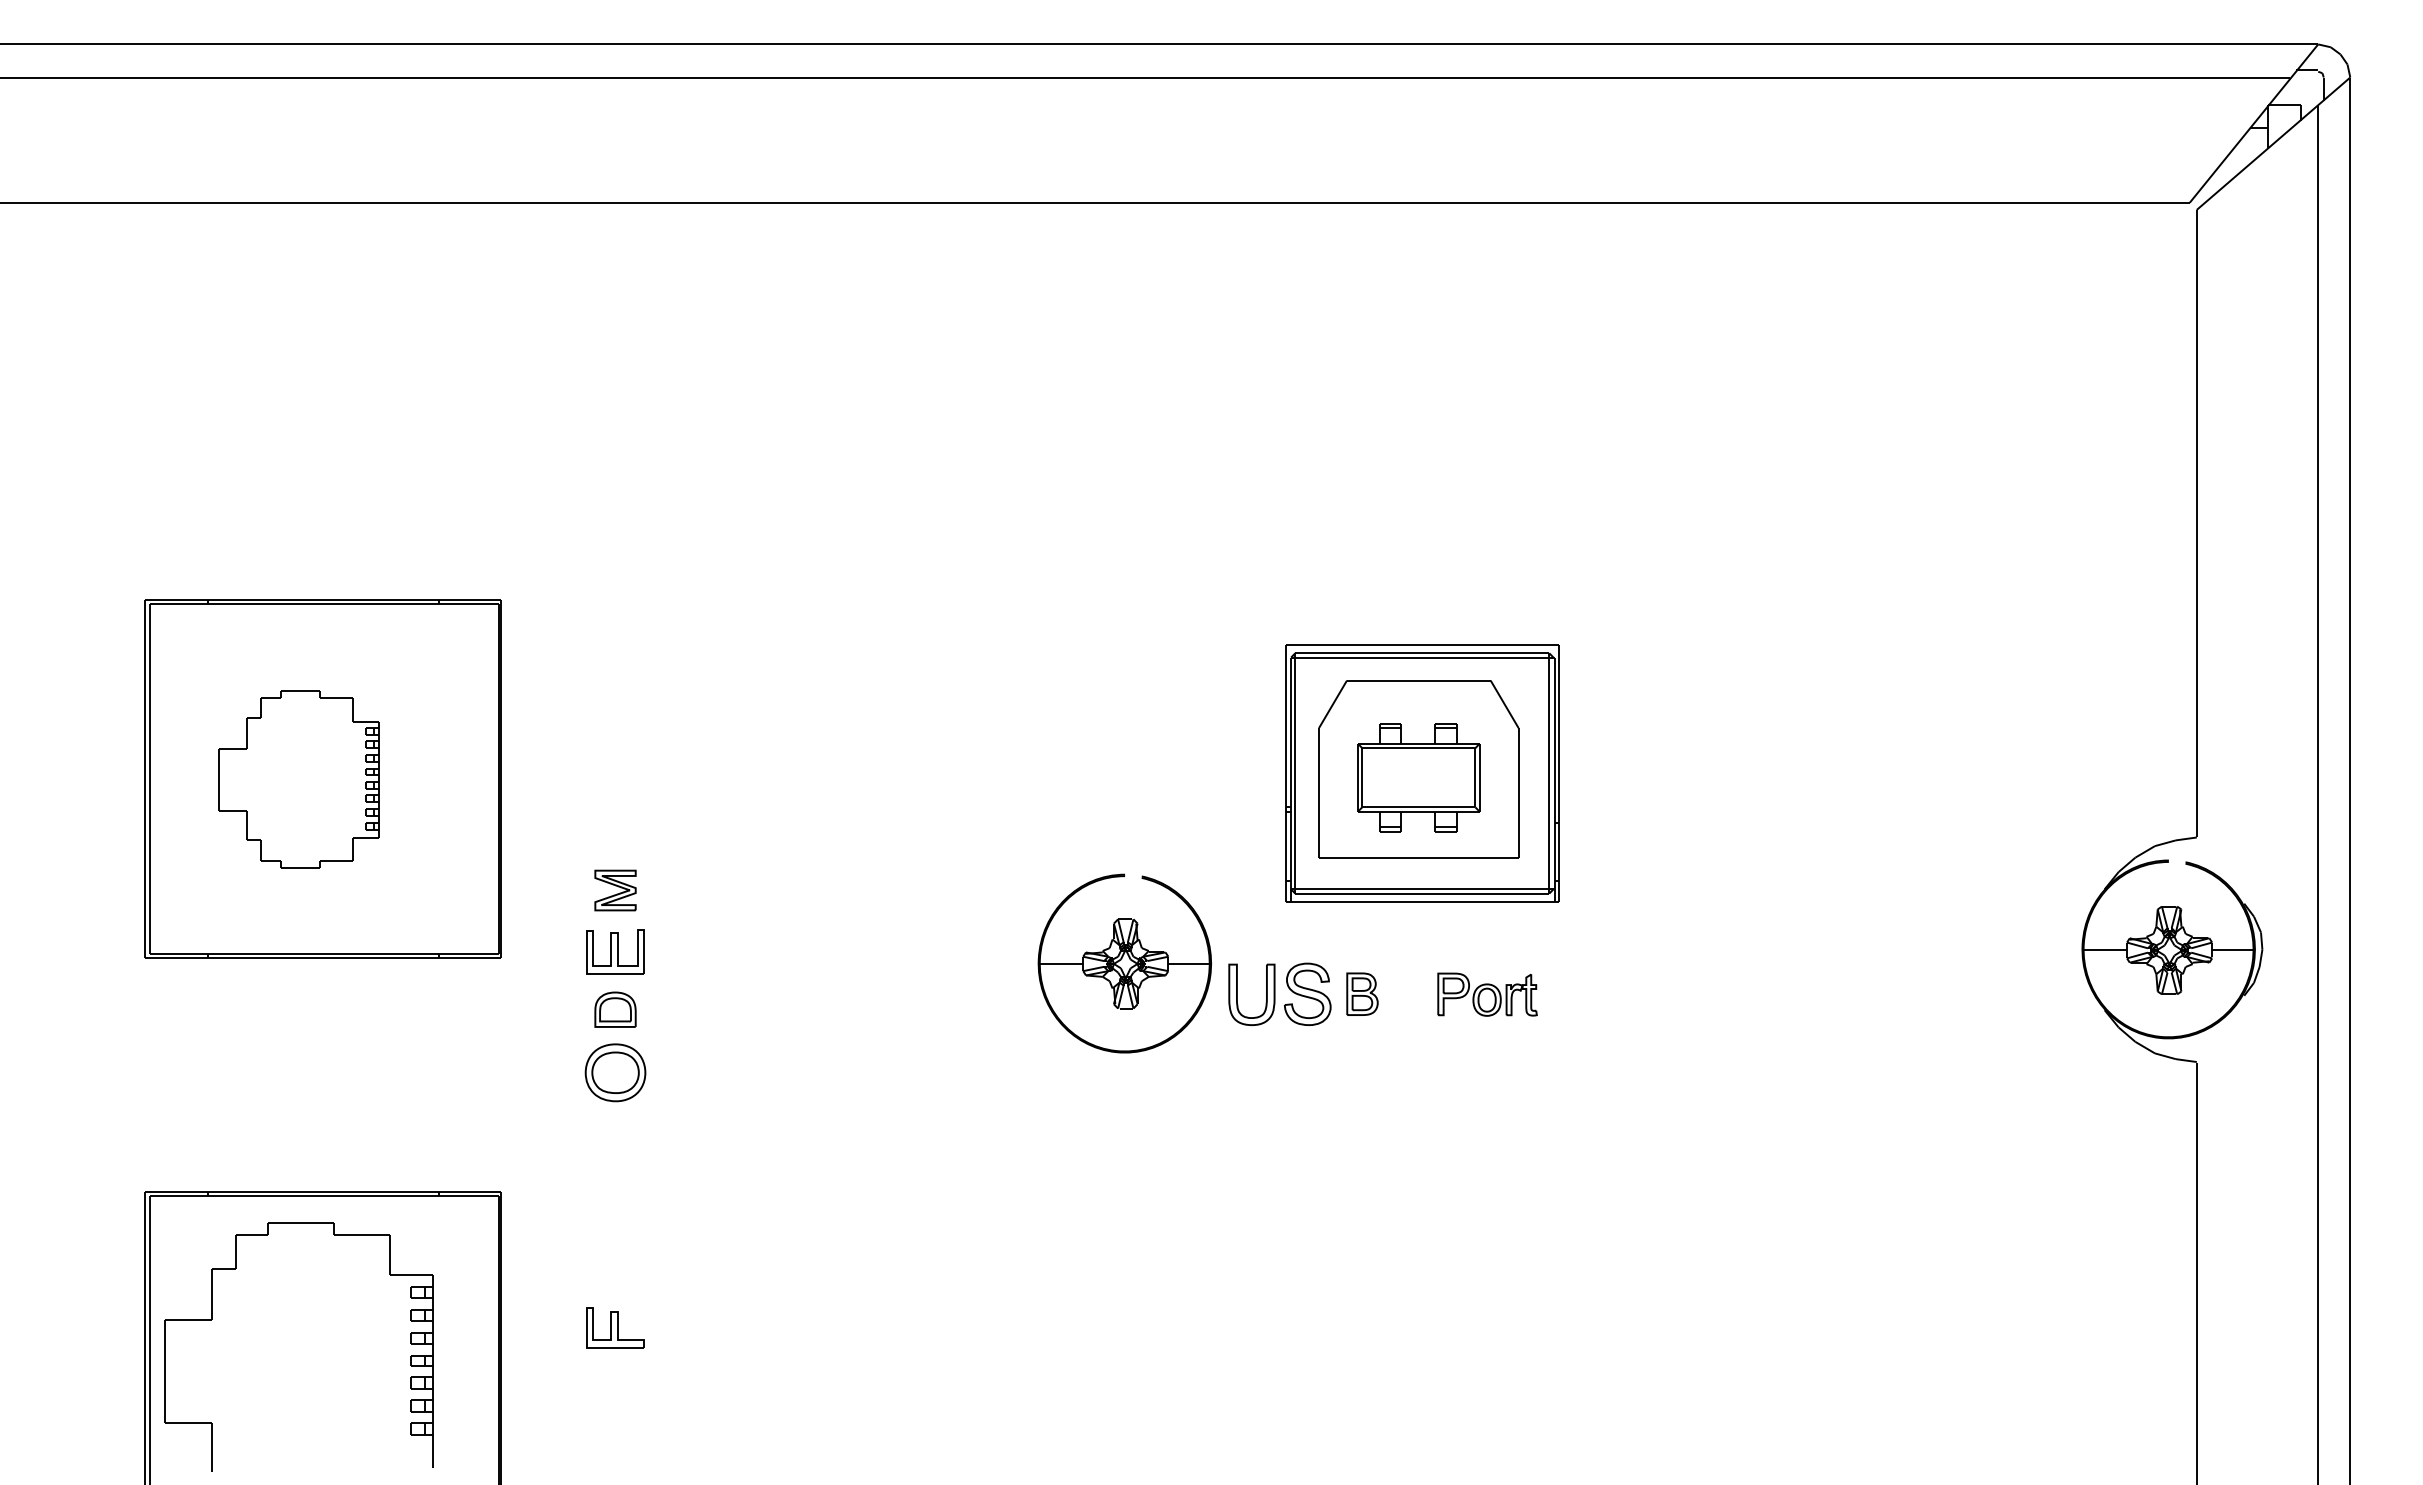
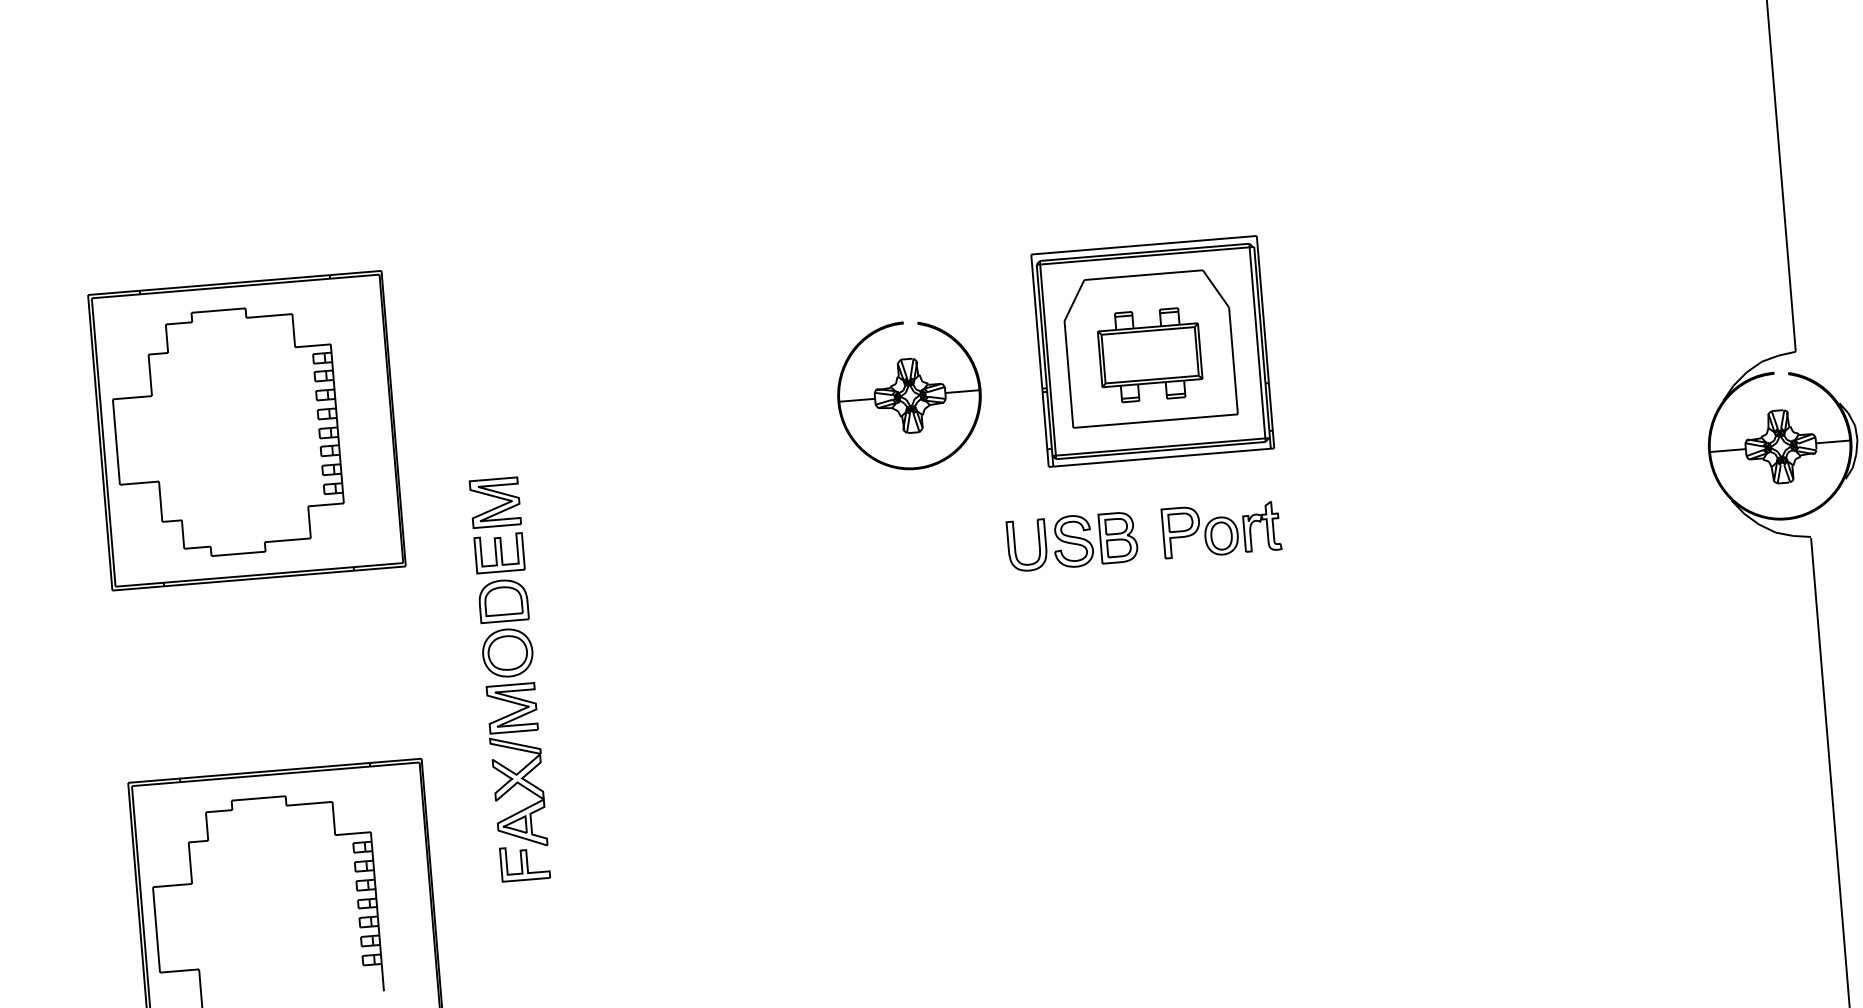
part: (298, 779) -> (226, 432), size x1.67
part: (615, 890) -> (495, 502), size x1.43
part: (1124, 963) -> (909, 395), moved
part: (1362, 993) -> (1118, 537), size x1.43
part: (1487, 994) -> (1221, 529), size x1.43
part: (615, 1009) -> (503, 600), size x1.43
part: (620, 1214) -> (521, 769), added

